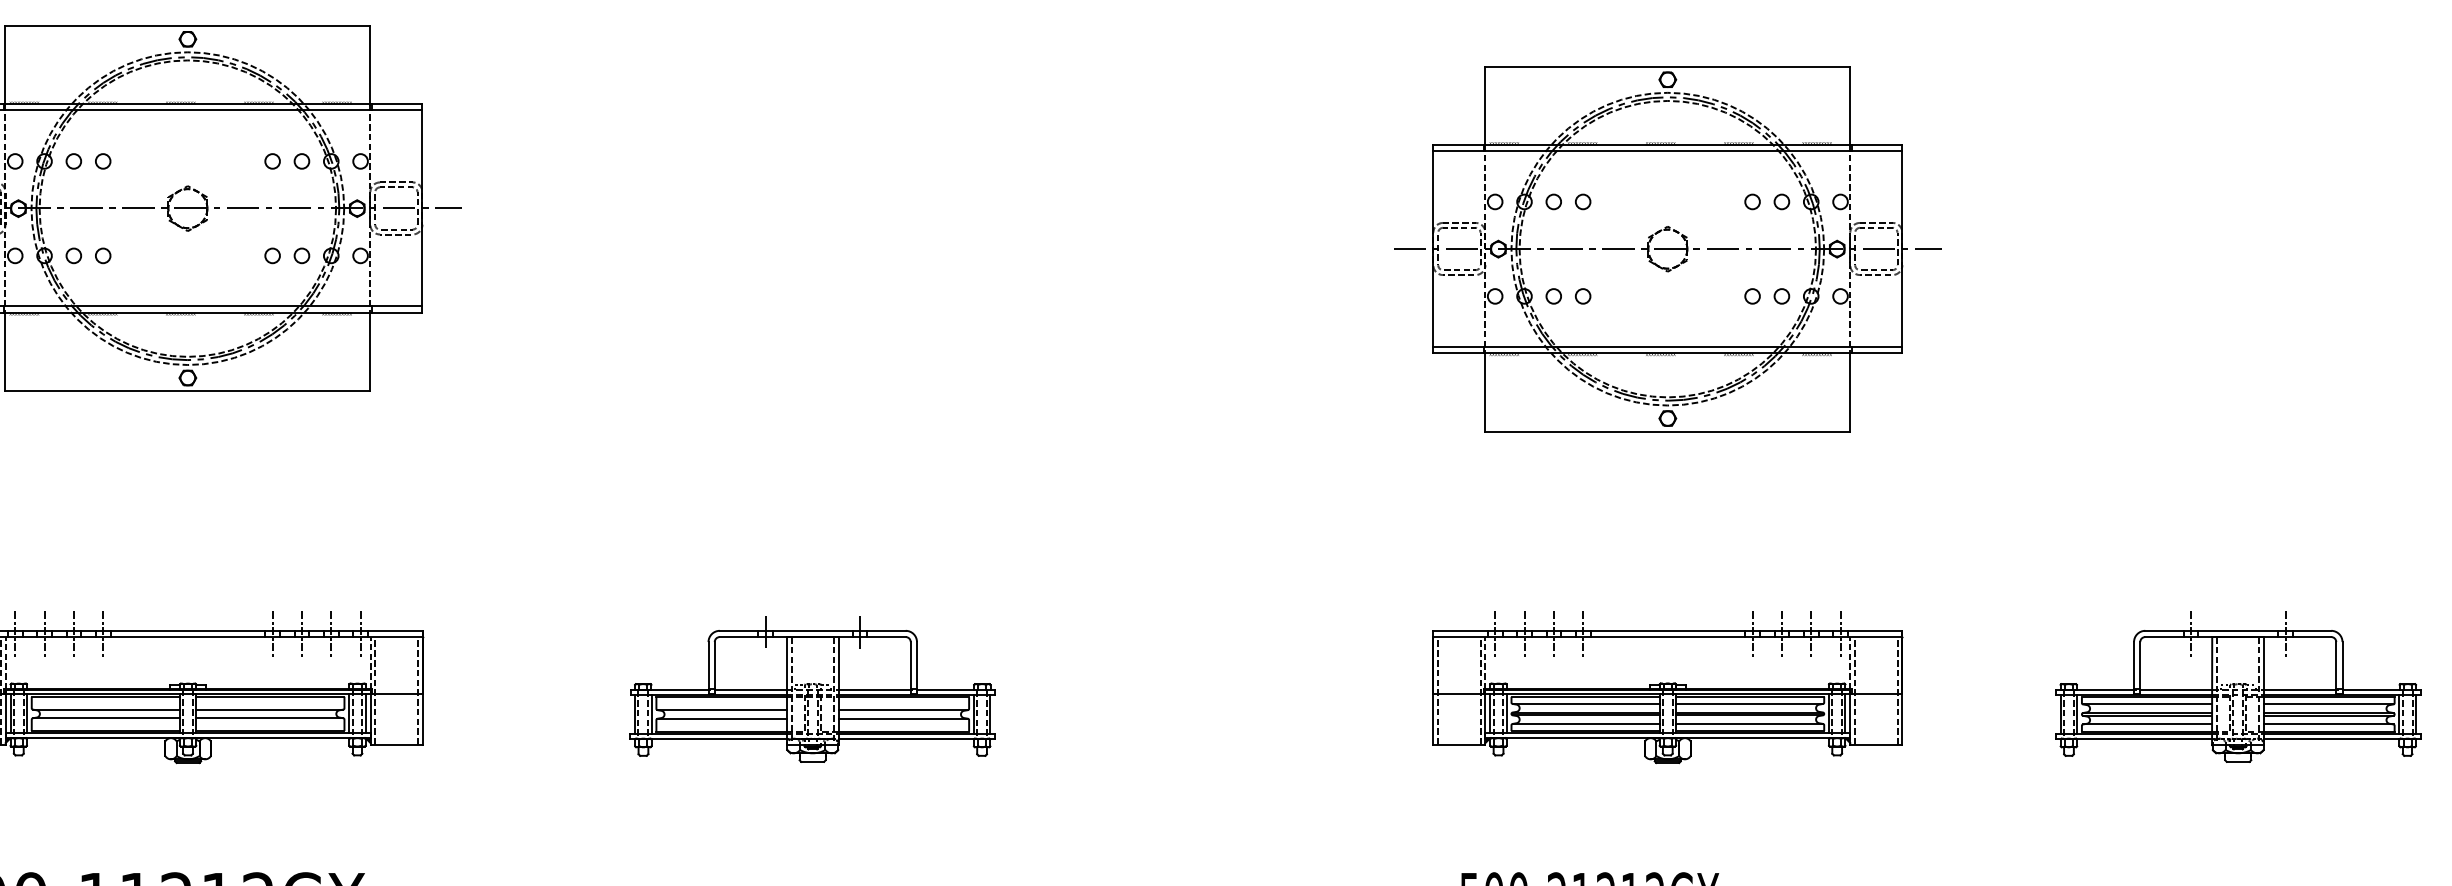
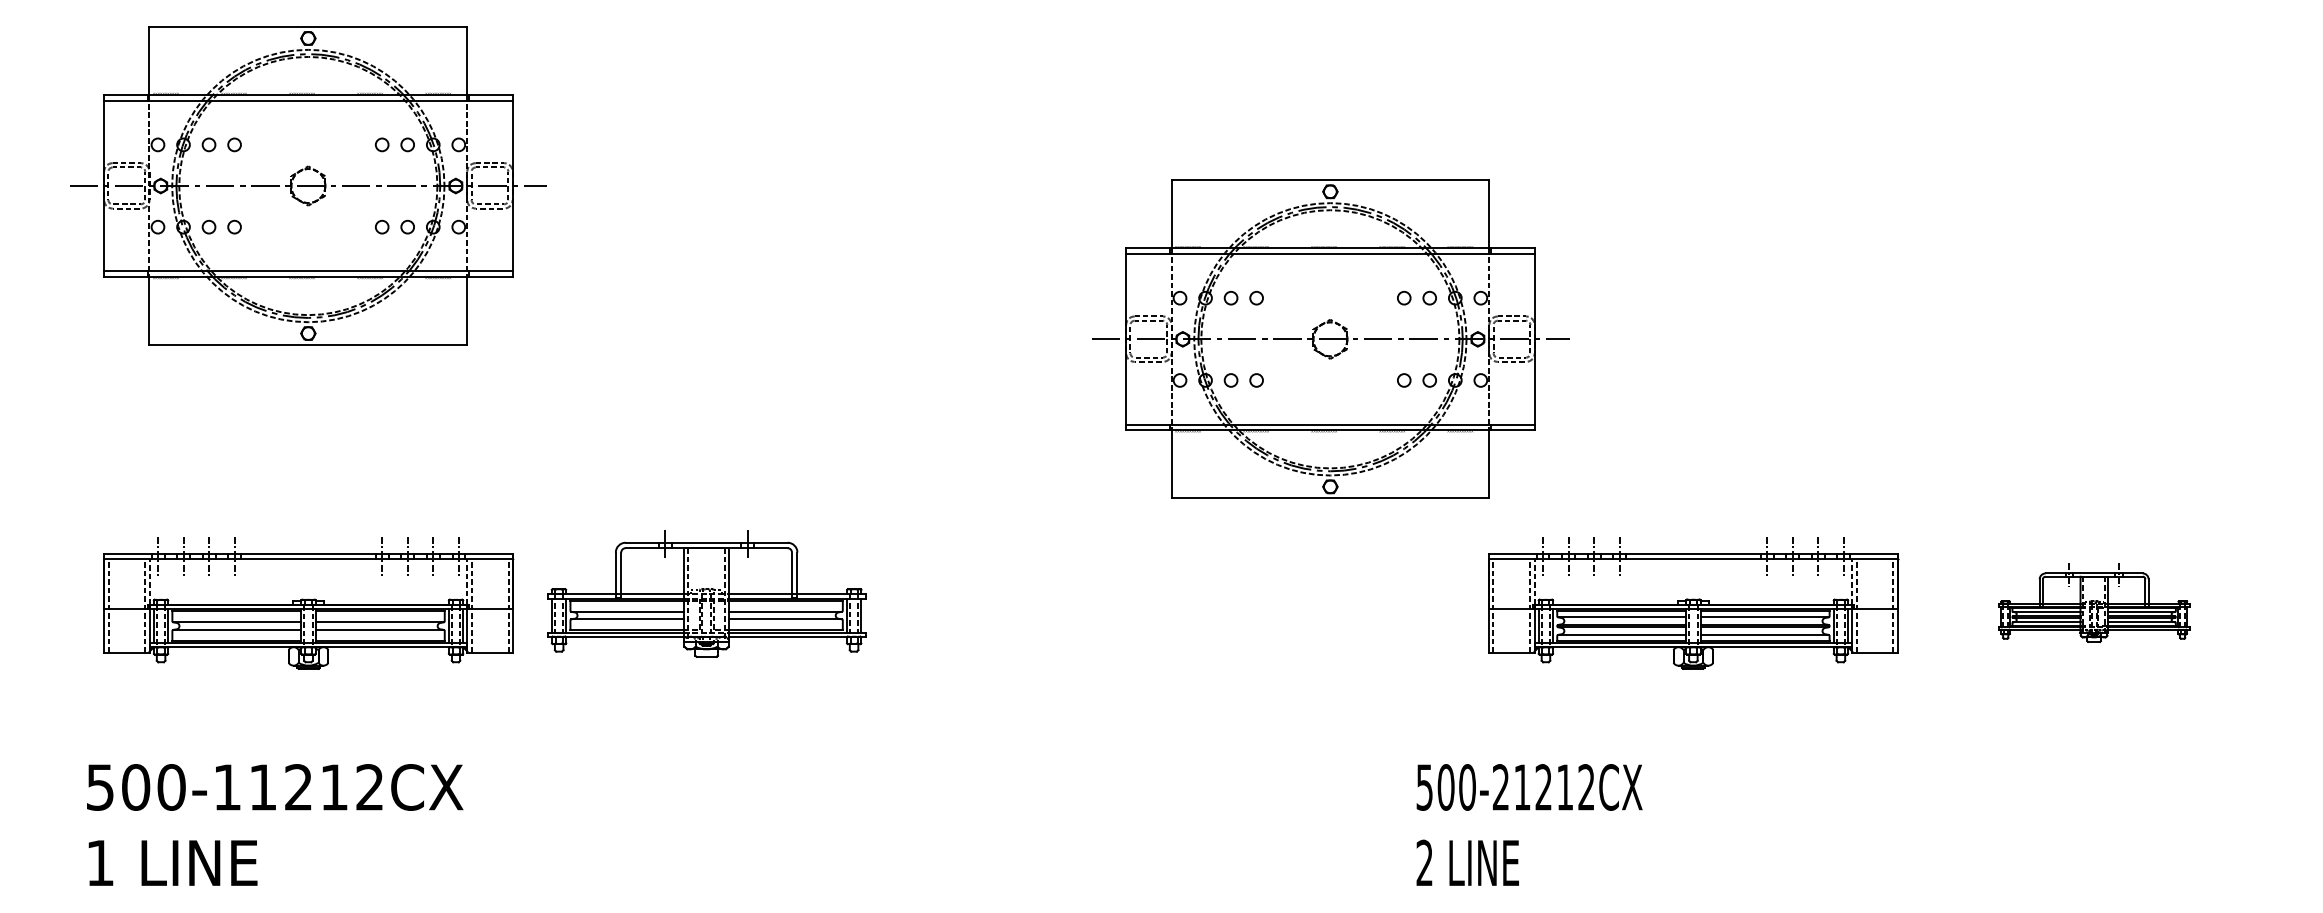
part: (1667, 248) -> (1330, 338), moved
part: (2237, 686) -> (2093, 602), size x0.6
part: (1667, 687) -> (1693, 603), moved
part: (812, 689) -> (706, 593), moved

